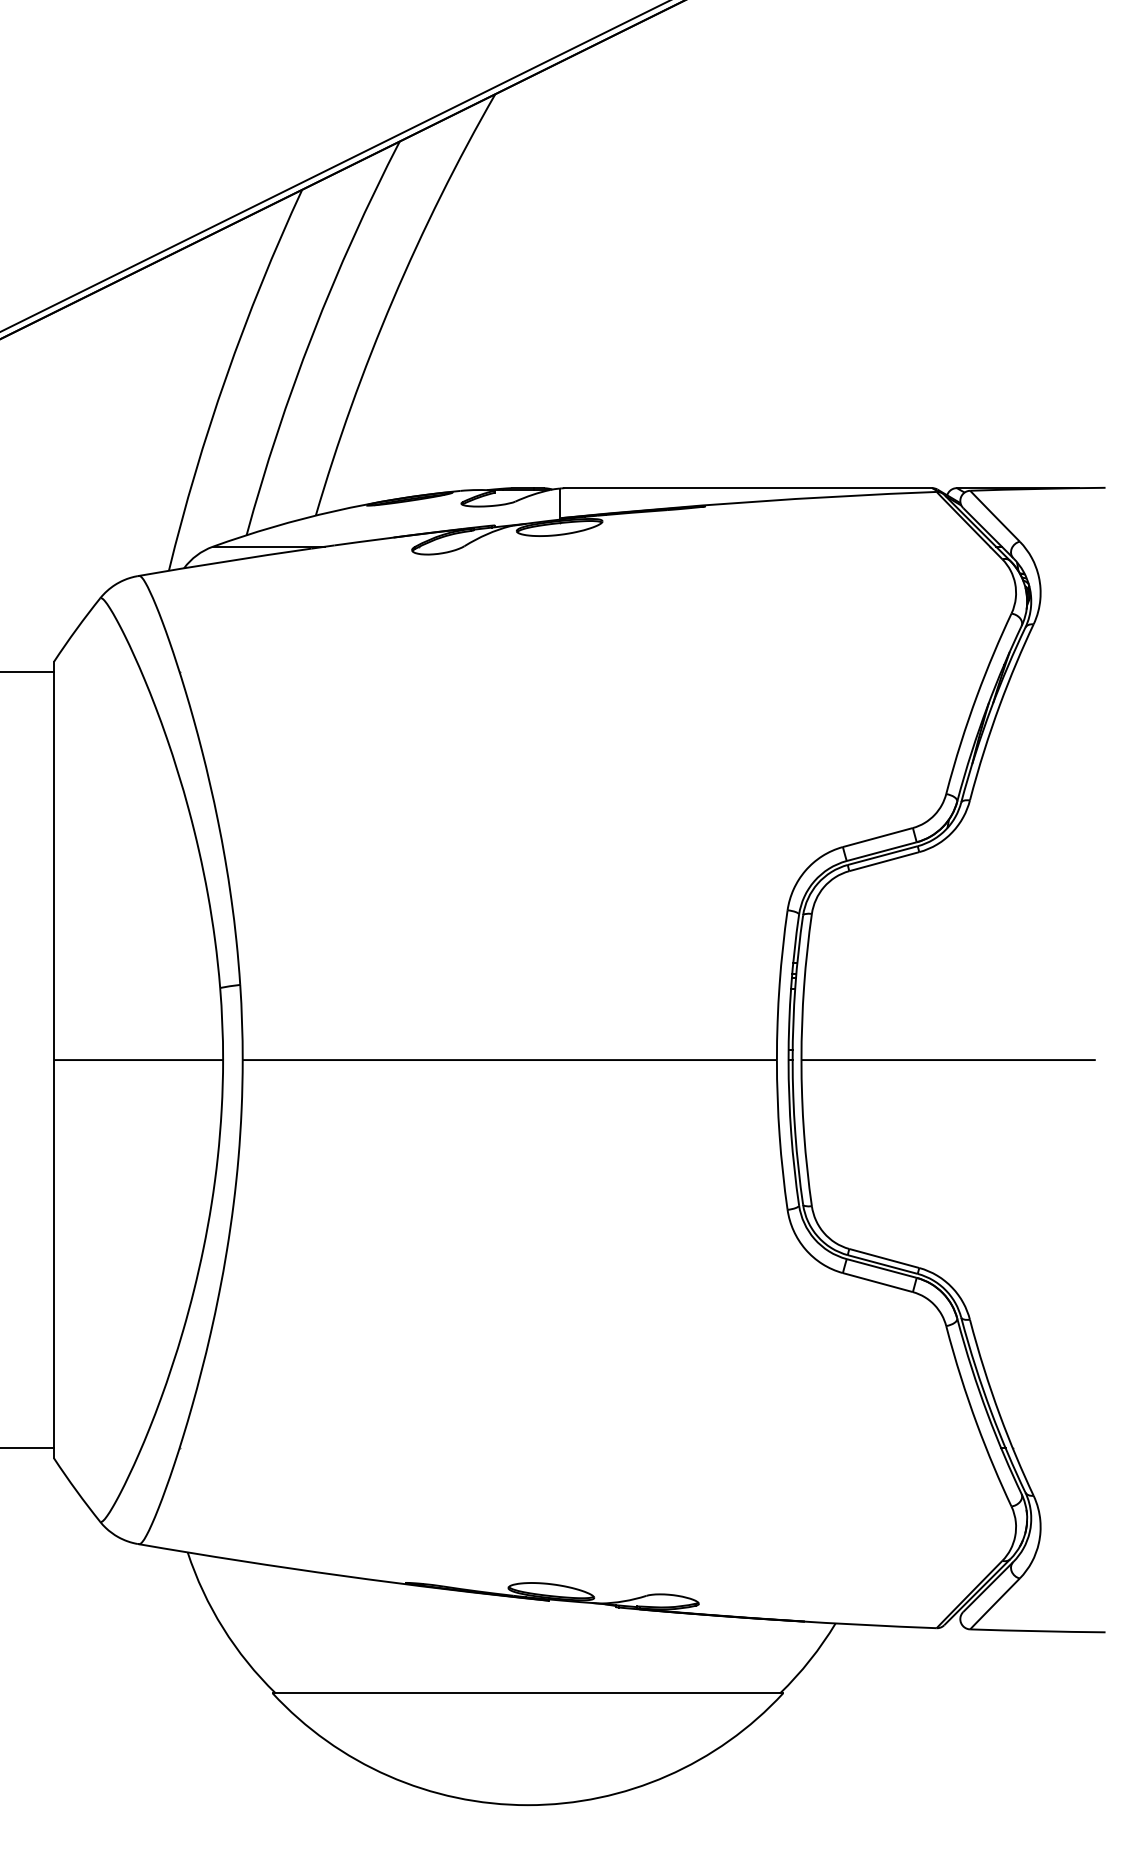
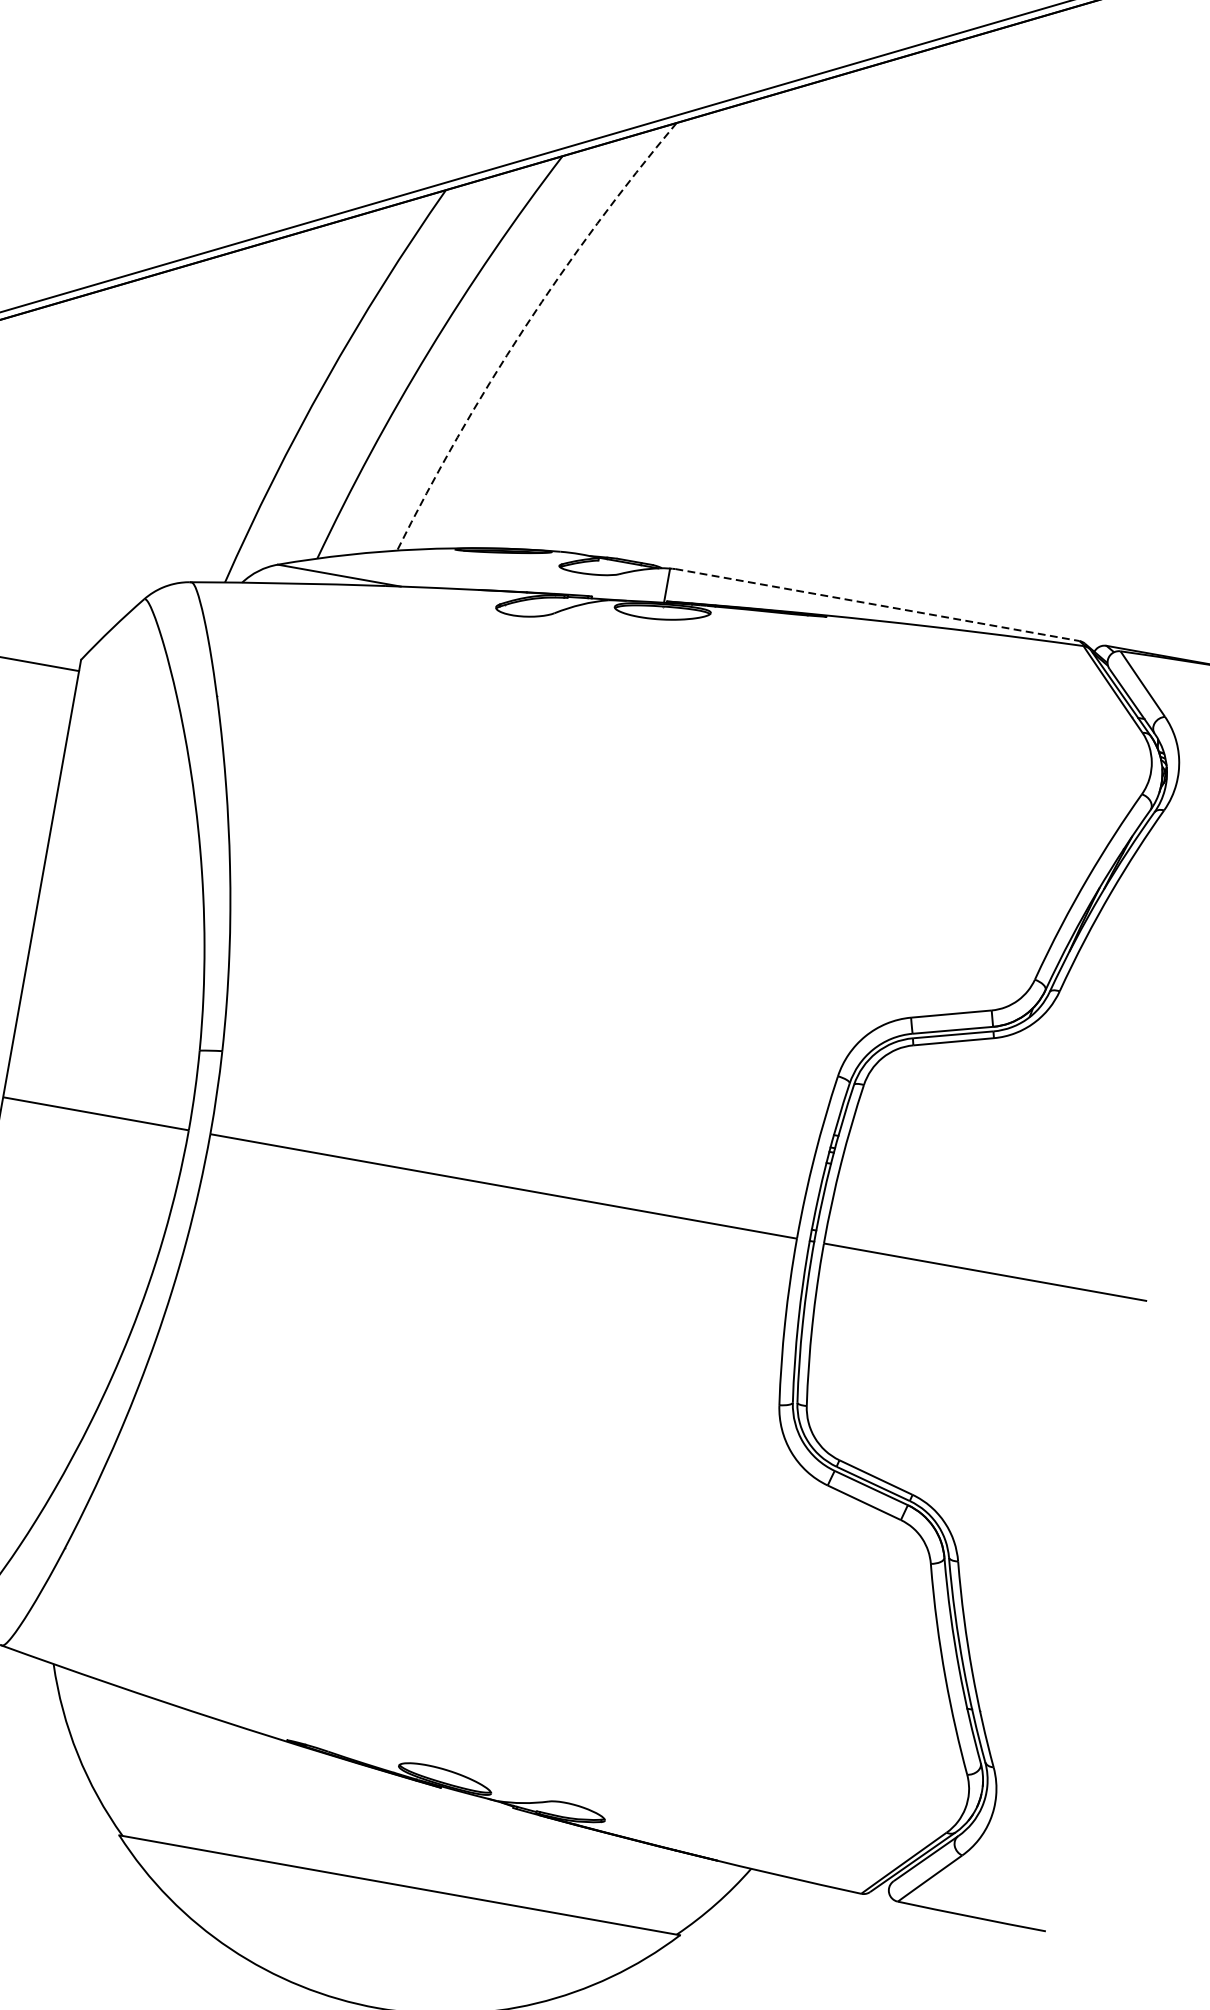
arc: (393, 299) -> (524, 328), solid -> dashed
line: (748, 488) -> (877, 605), solid -> dashed

